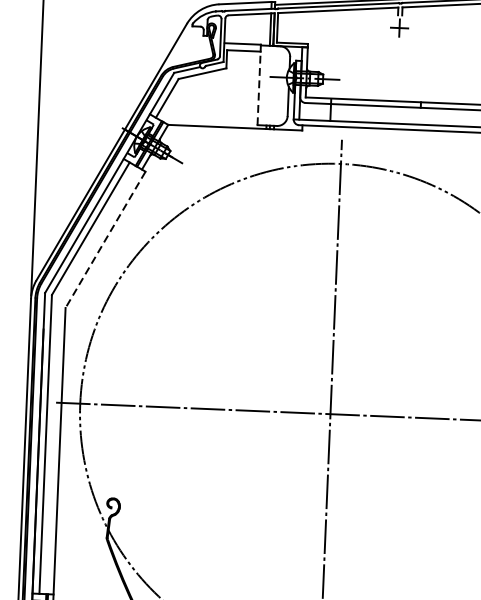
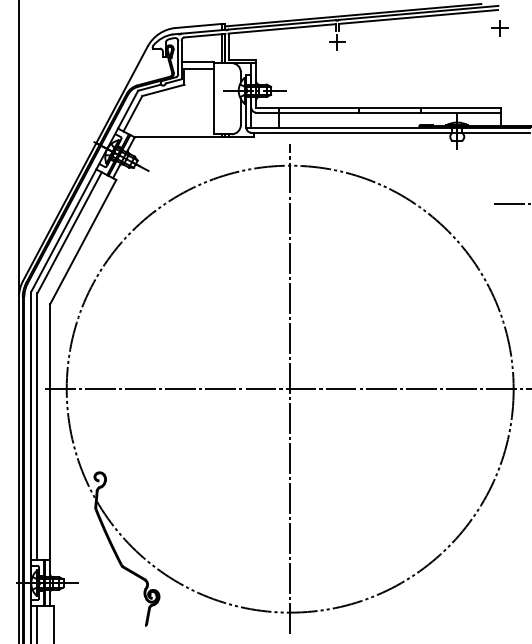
line: (259, 88) -> (214, 101), dashed -> solid
line: (104, 240) -> (82, 242), dashed -> solid

